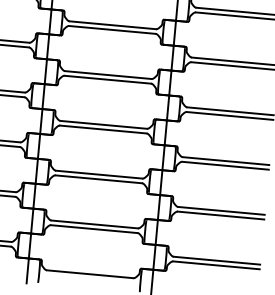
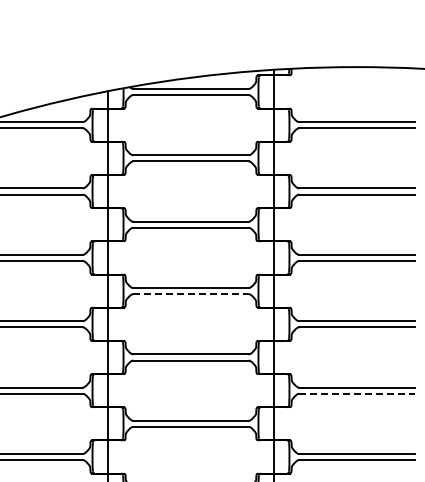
line: (103, 129) -> (191, 294), solid -> dashed
line: (220, 215) -> (356, 393), solid -> dashed

